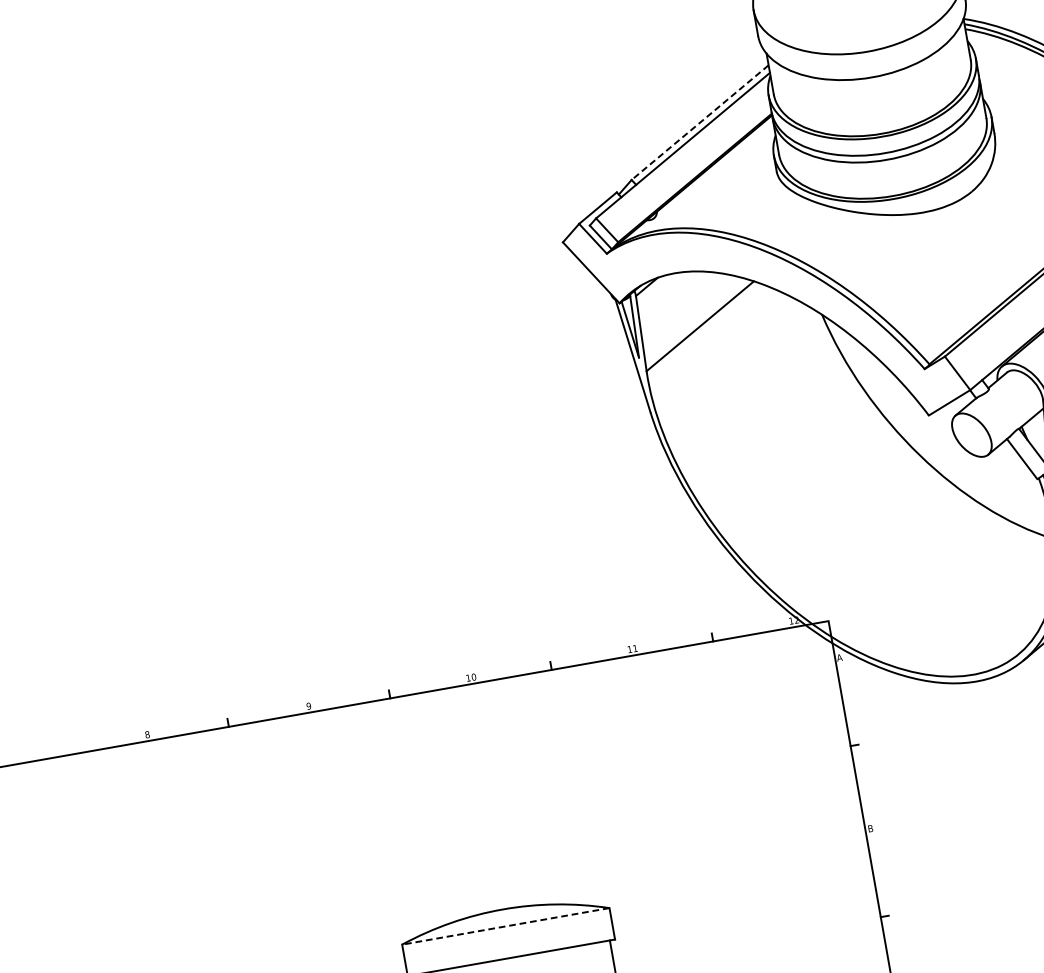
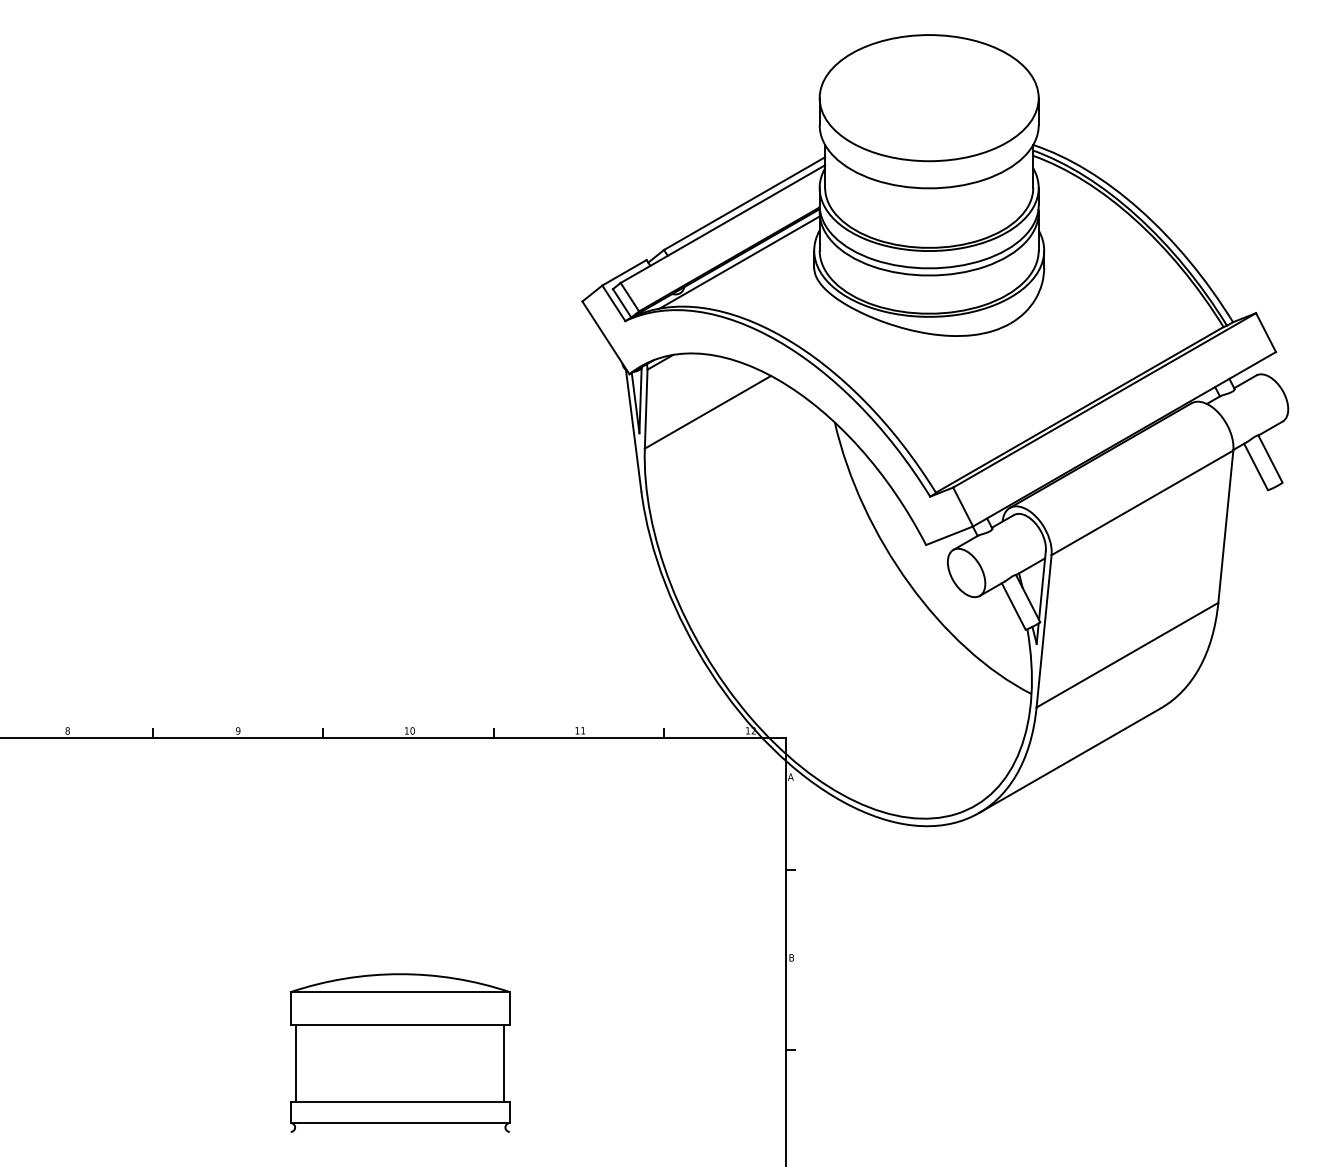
line: (700, 122) -> (744, 203), dashed -> solid
line: (705, 179) -> (739, 262), added
line: (506, 926) -> (400, 992), dashed -> solid

